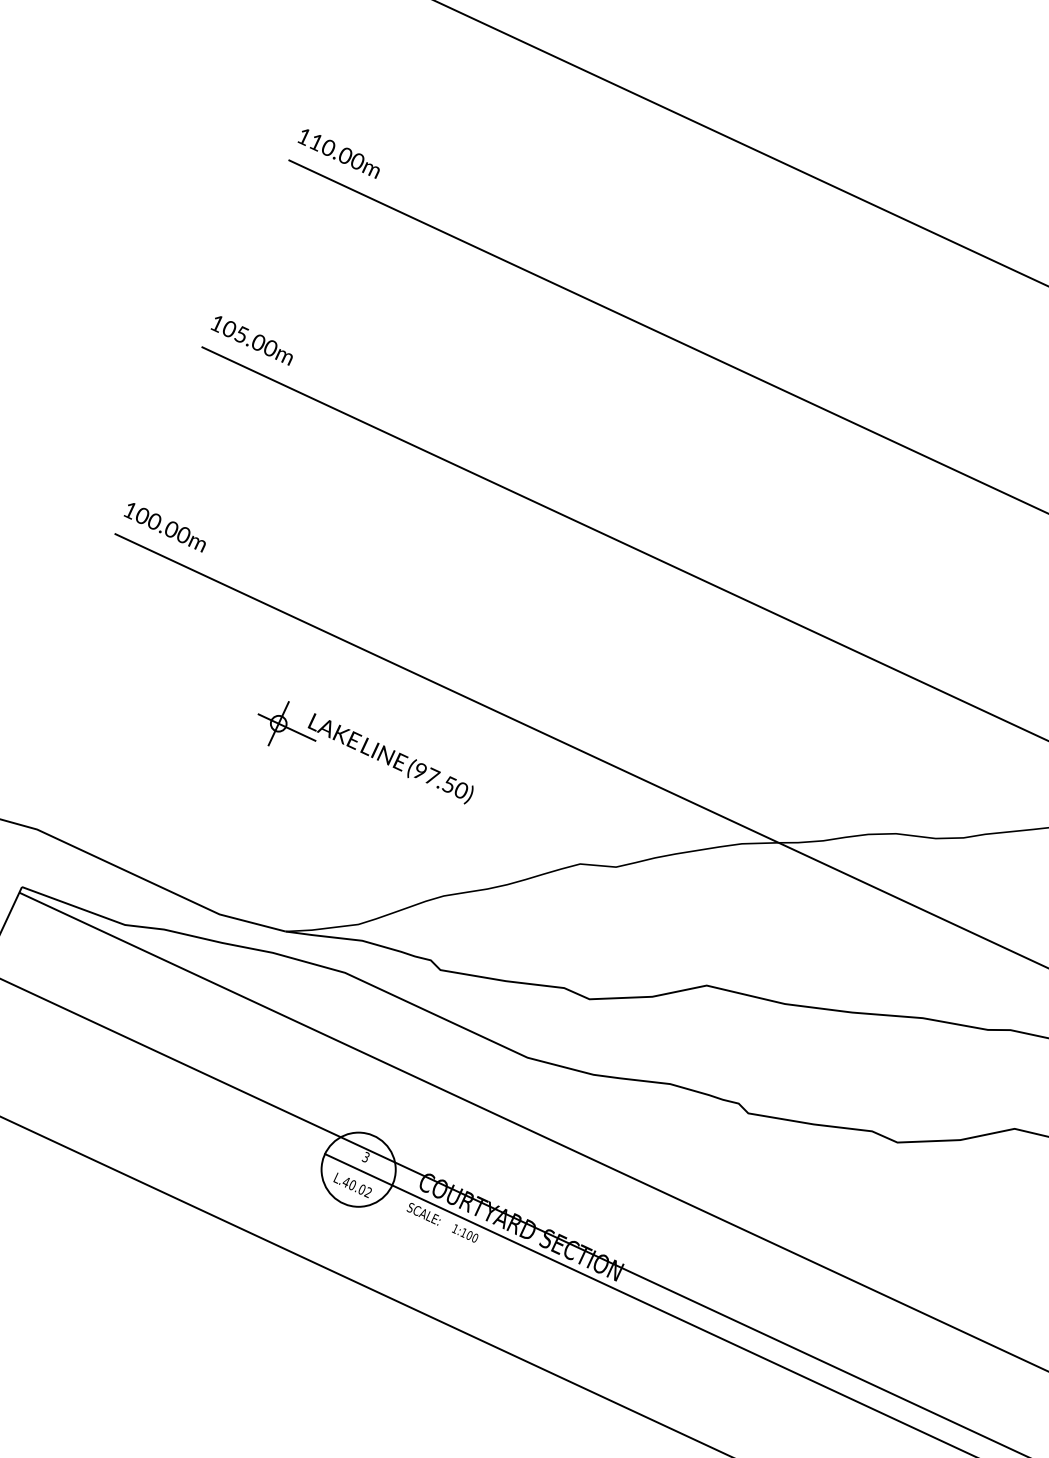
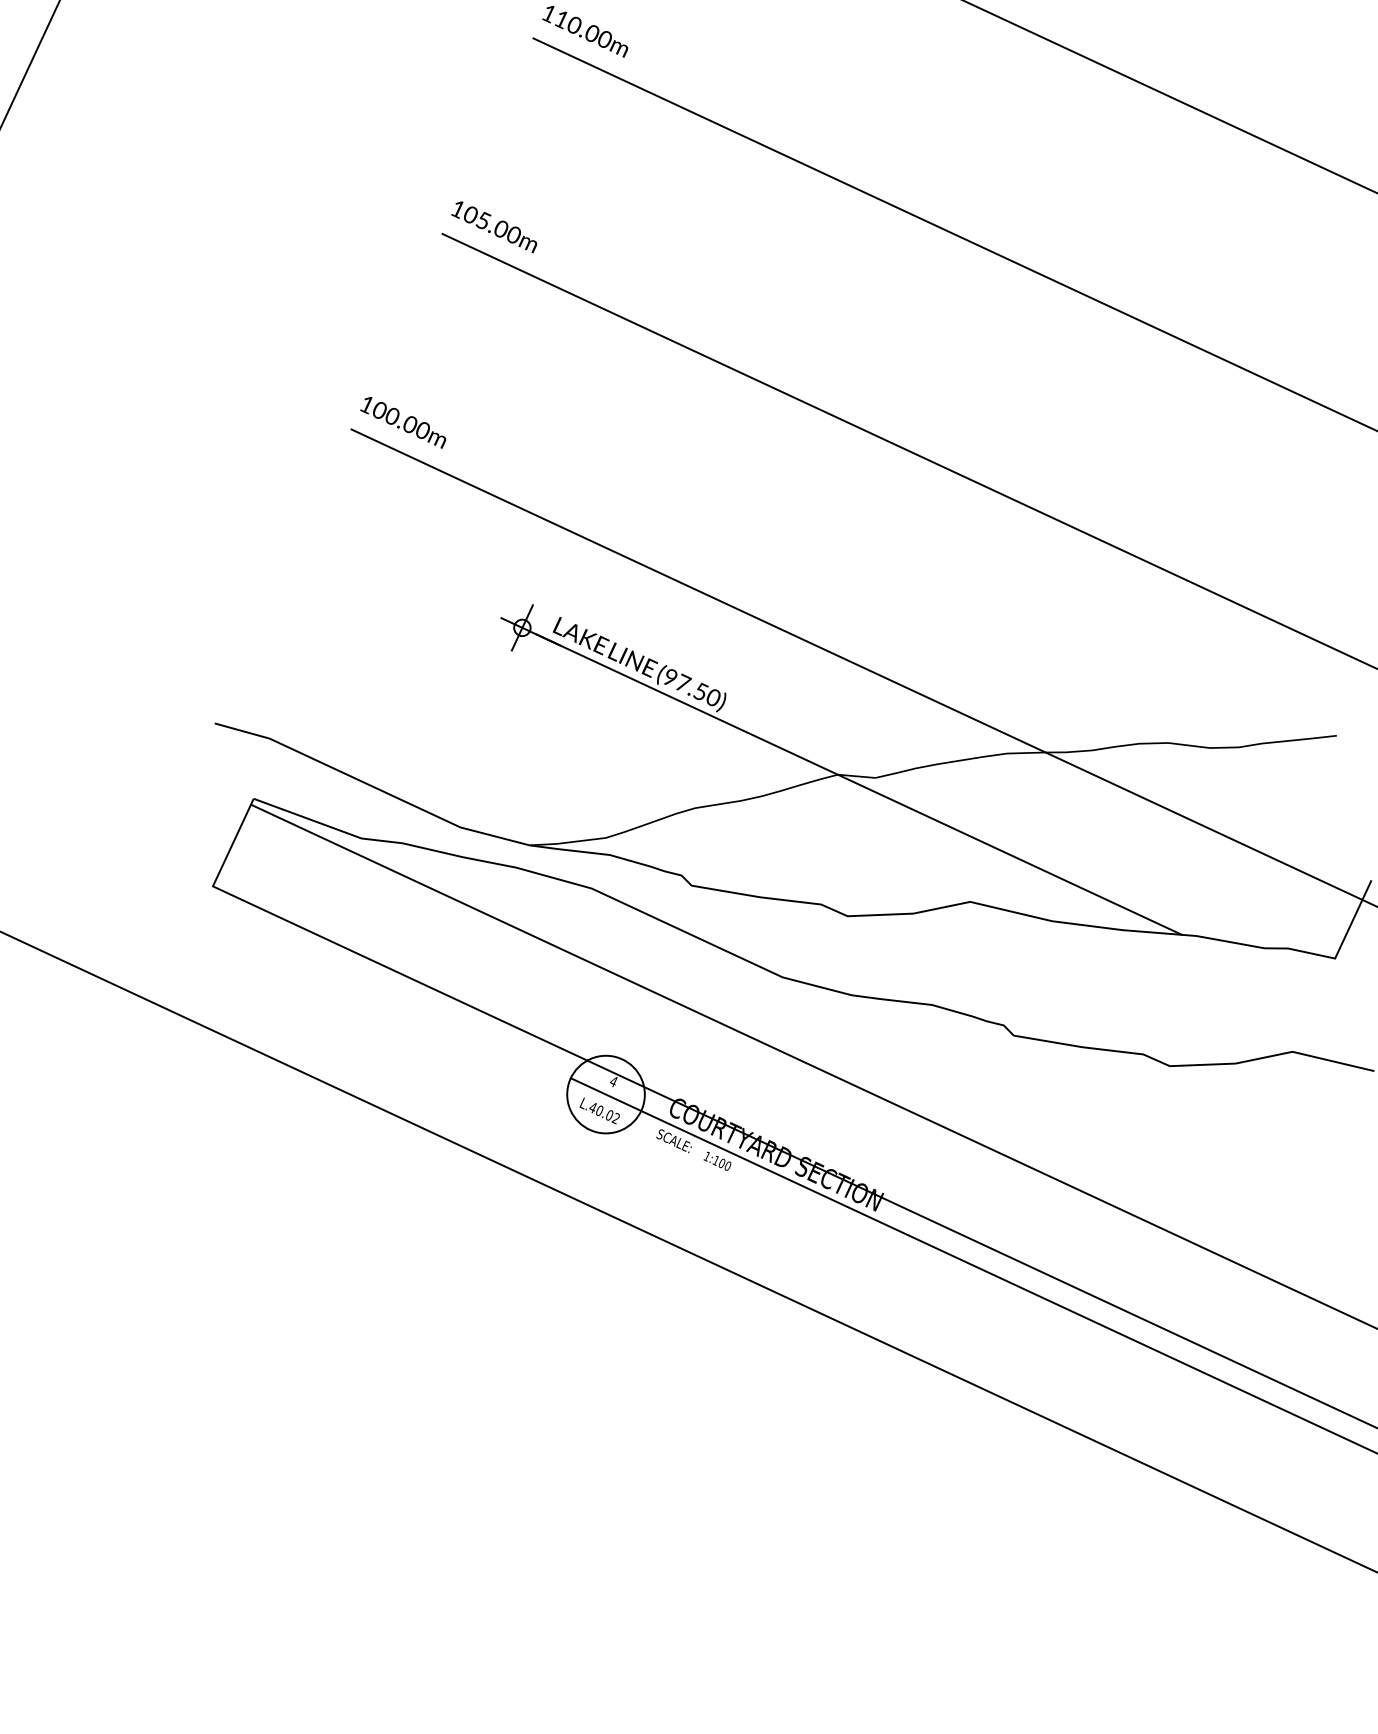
line: (599, 873) -> (858, 784), added
text: (365, 1157) -> (613, 1081), 3 -> 4

